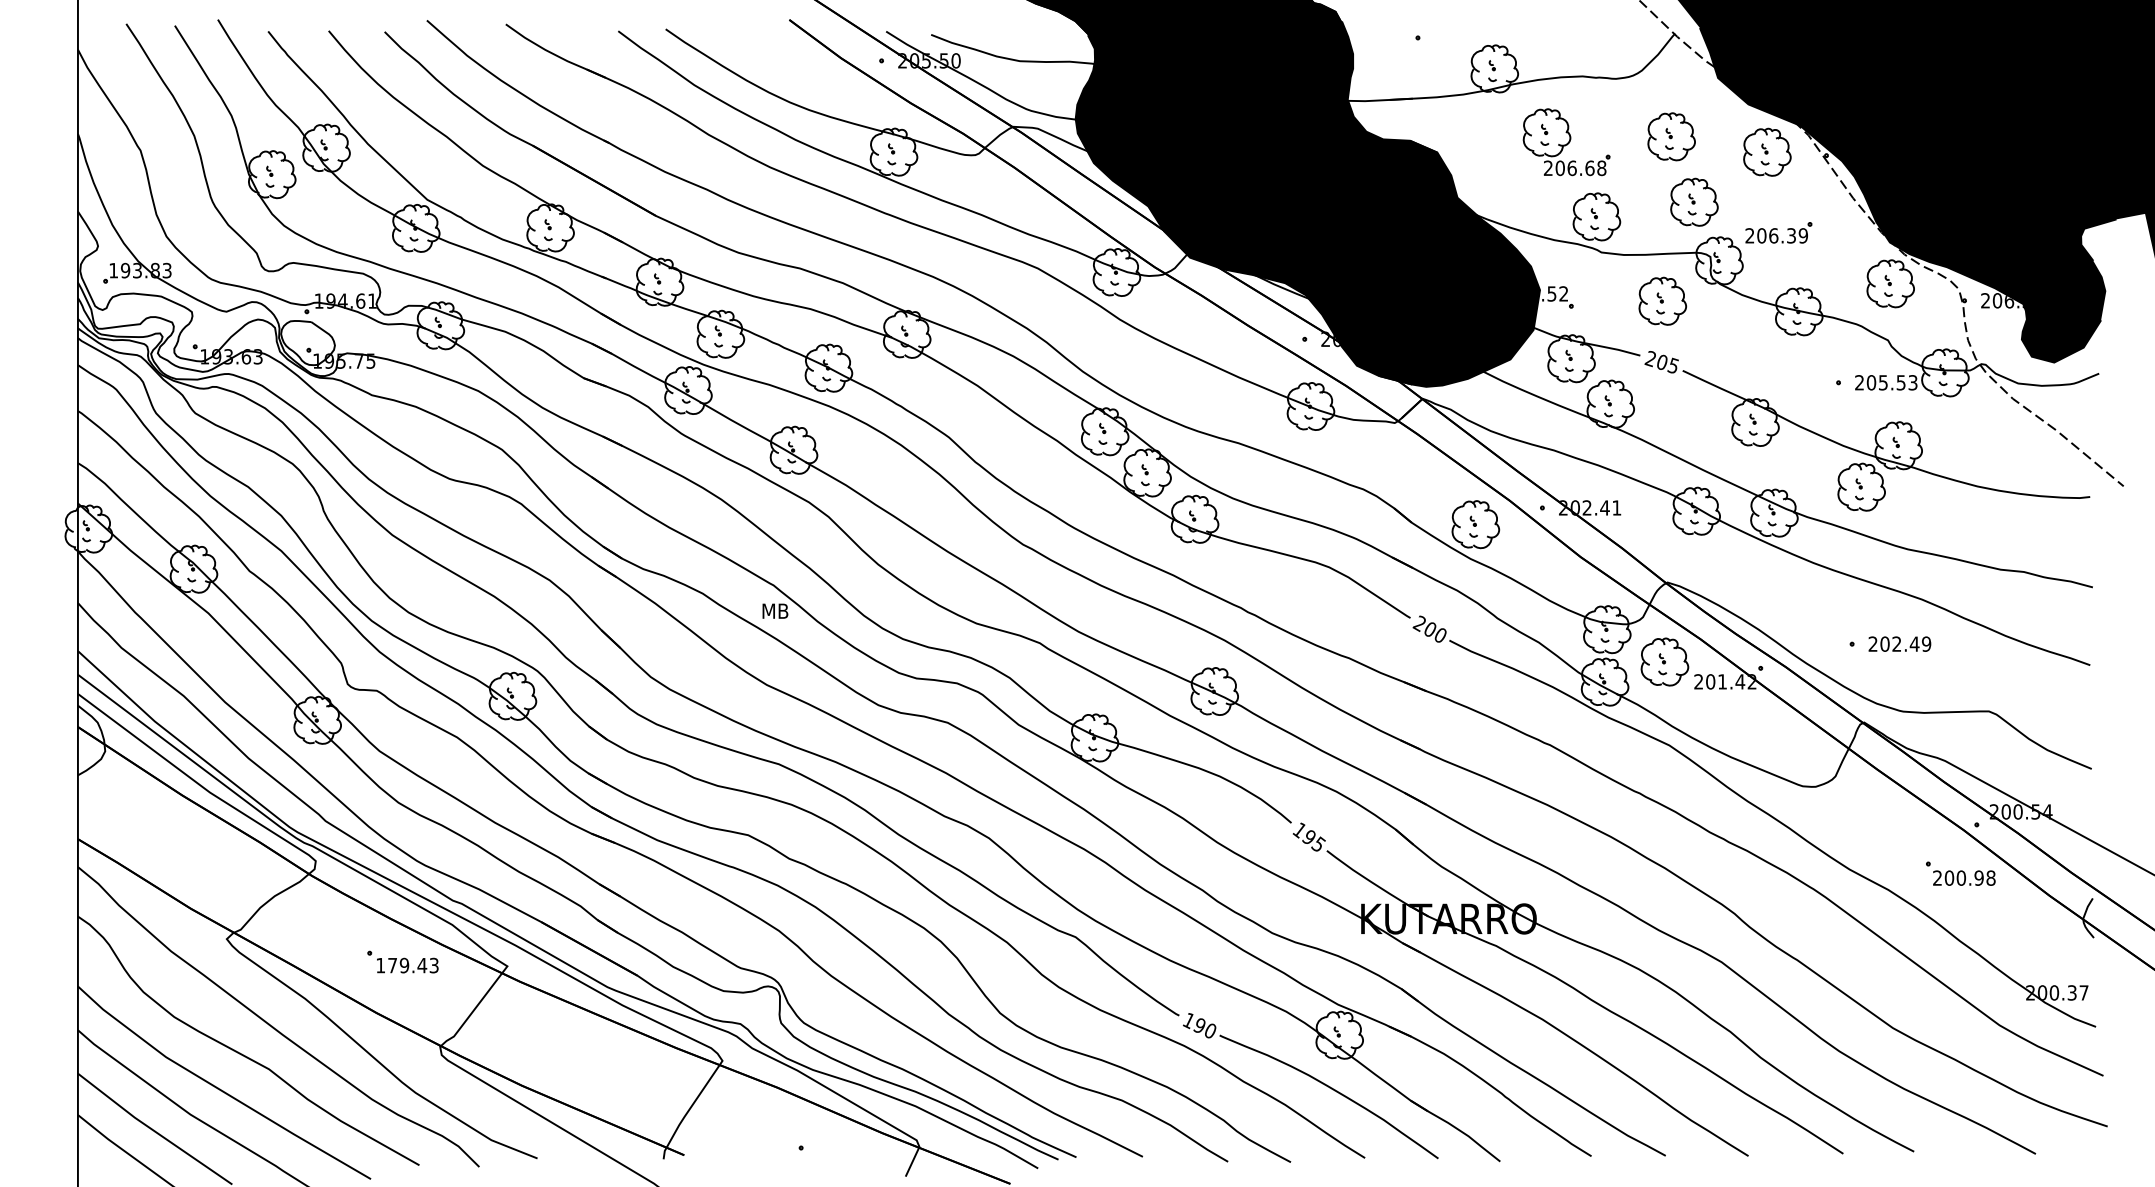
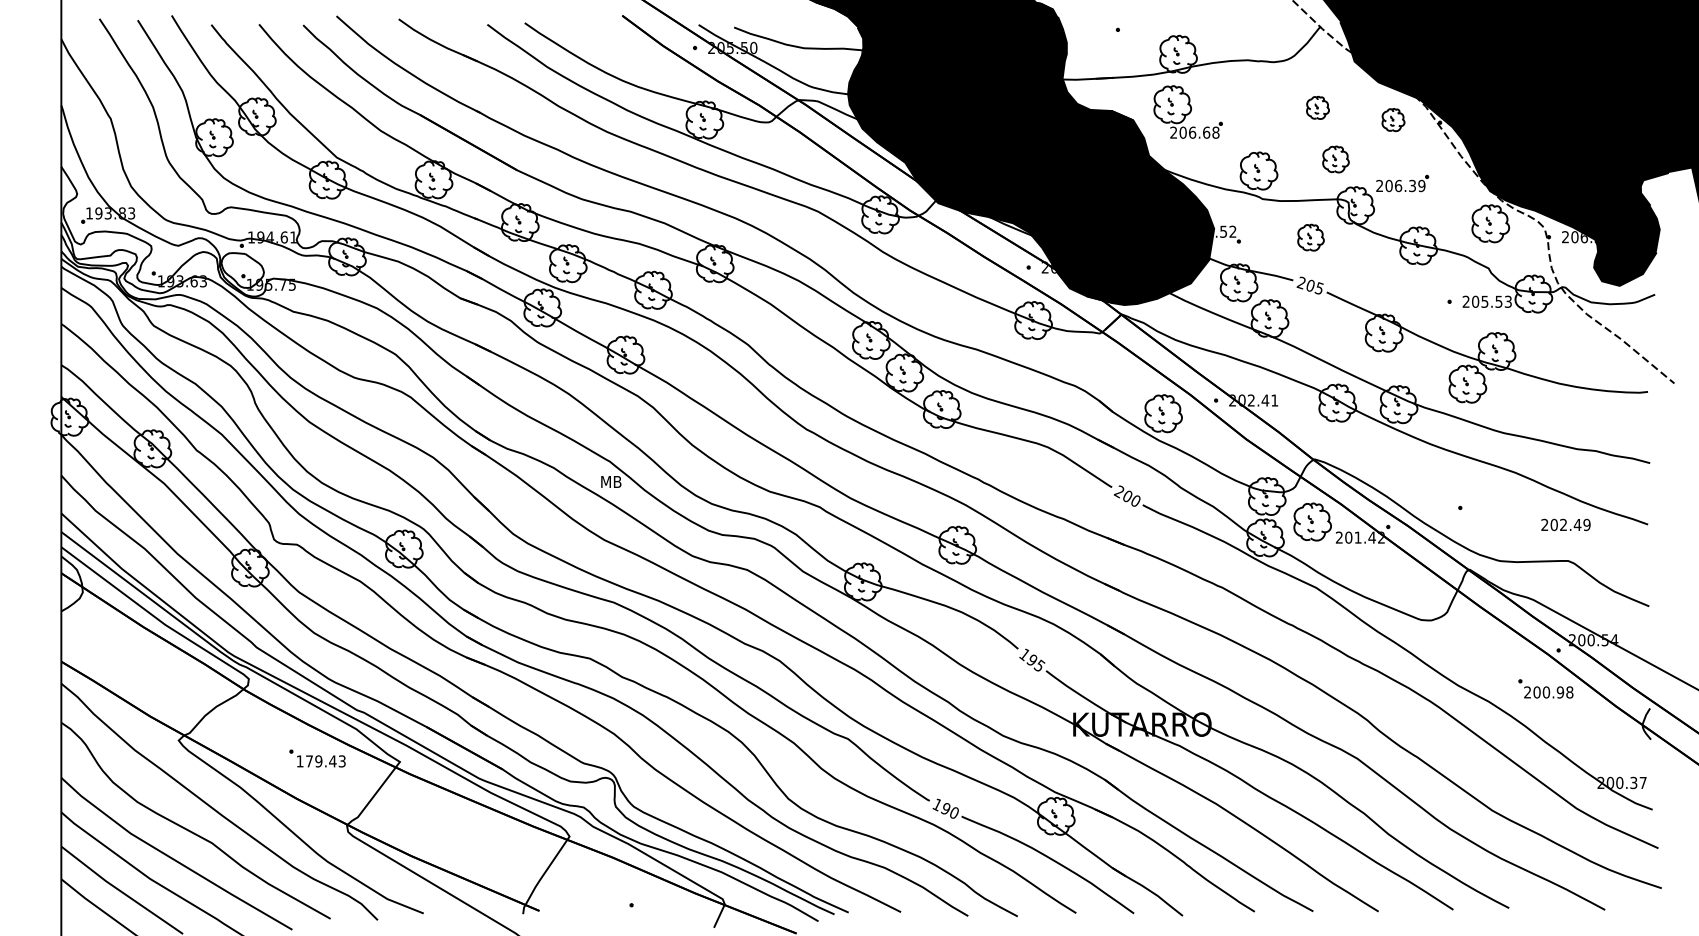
part: (1671, 136) -> (1317, 107), size x0.6
part: (1565, 141) -> (1187, 111), moved
part: (1767, 151) -> (1393, 119), size x0.6
part: (1693, 202) -> (1335, 159), size x0.7
part: (1662, 301) -> (1310, 237), size x0.7
text: (1899, 643) -> (1565, 524), moved

